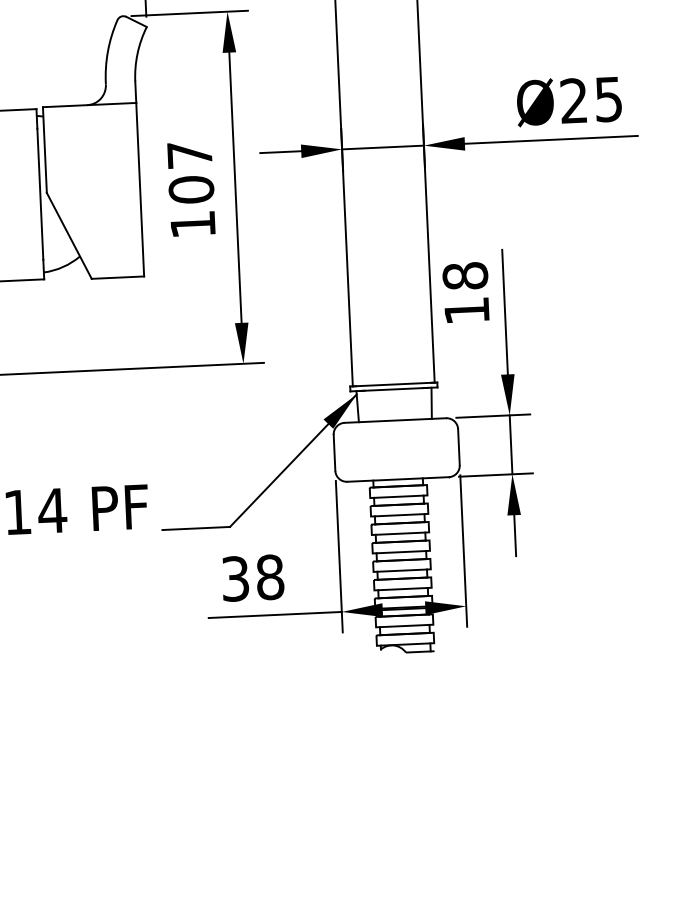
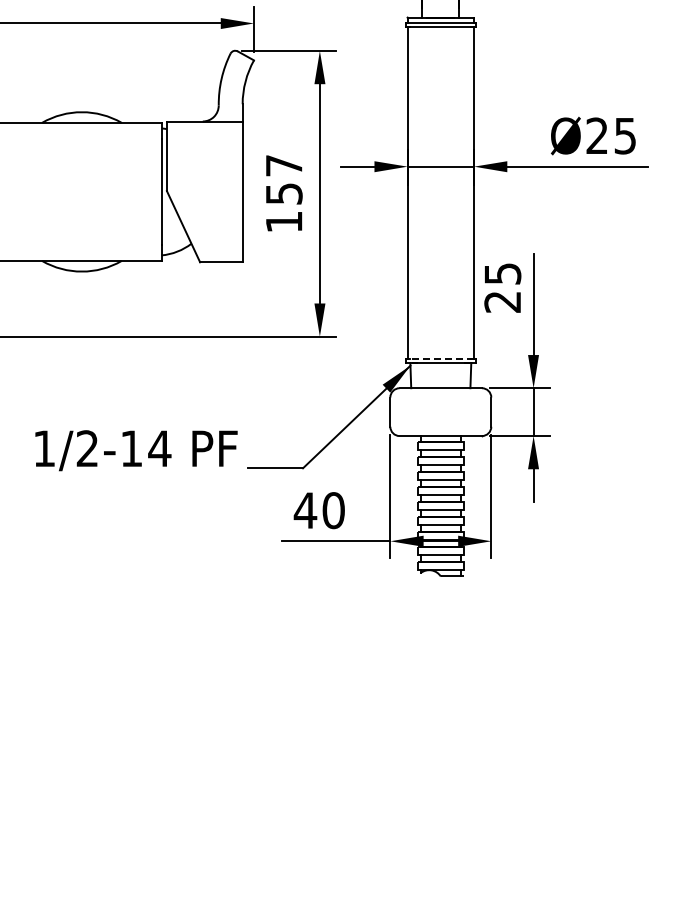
text: (190, 189) -> (283, 193), 107 -> 157
text: (465, 292) -> (502, 287), 18 -> 25
line: (393, 383) -> (440, 358), solid -> dashed
text: (251, 578) -> (318, 510), 38 -> 40

